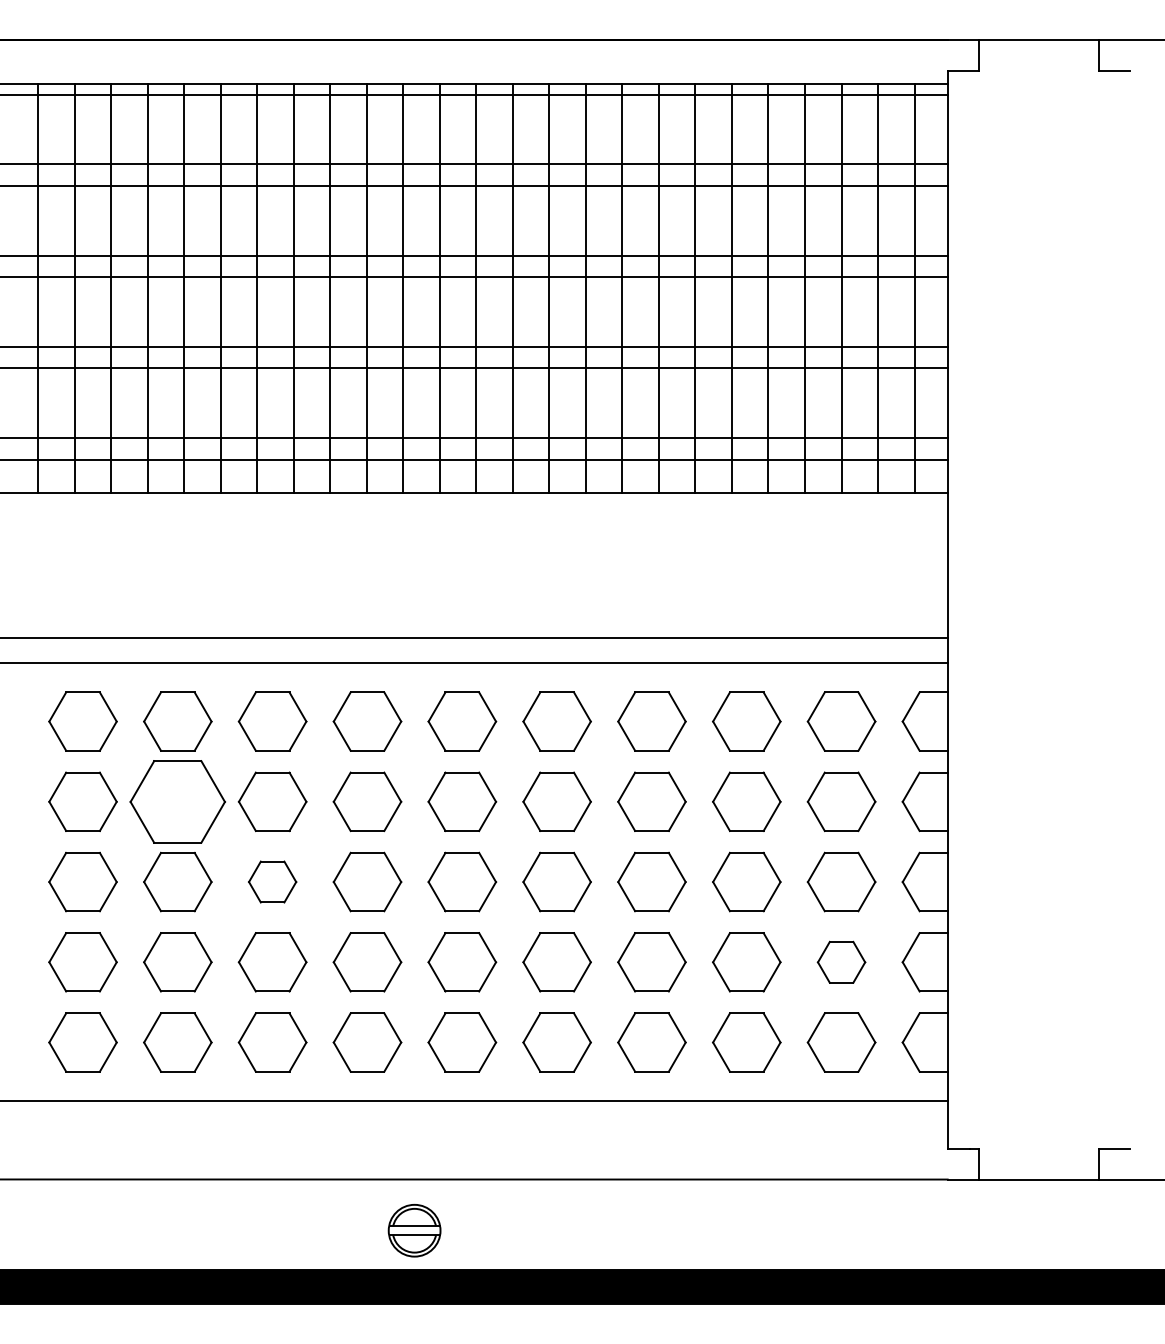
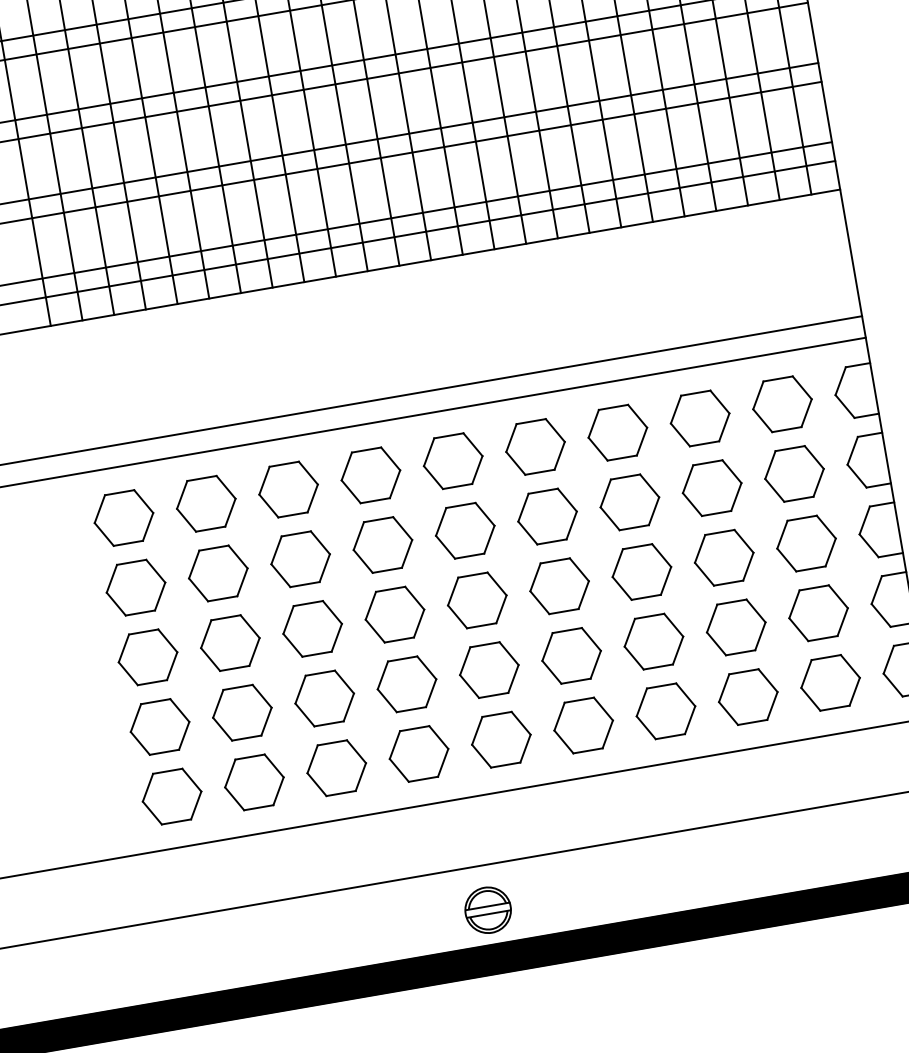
part: (177, 801) -> (217, 573), size x0.71
part: (272, 881) -> (312, 628), size x1.43
part: (841, 962) -> (818, 613), size x1.43

